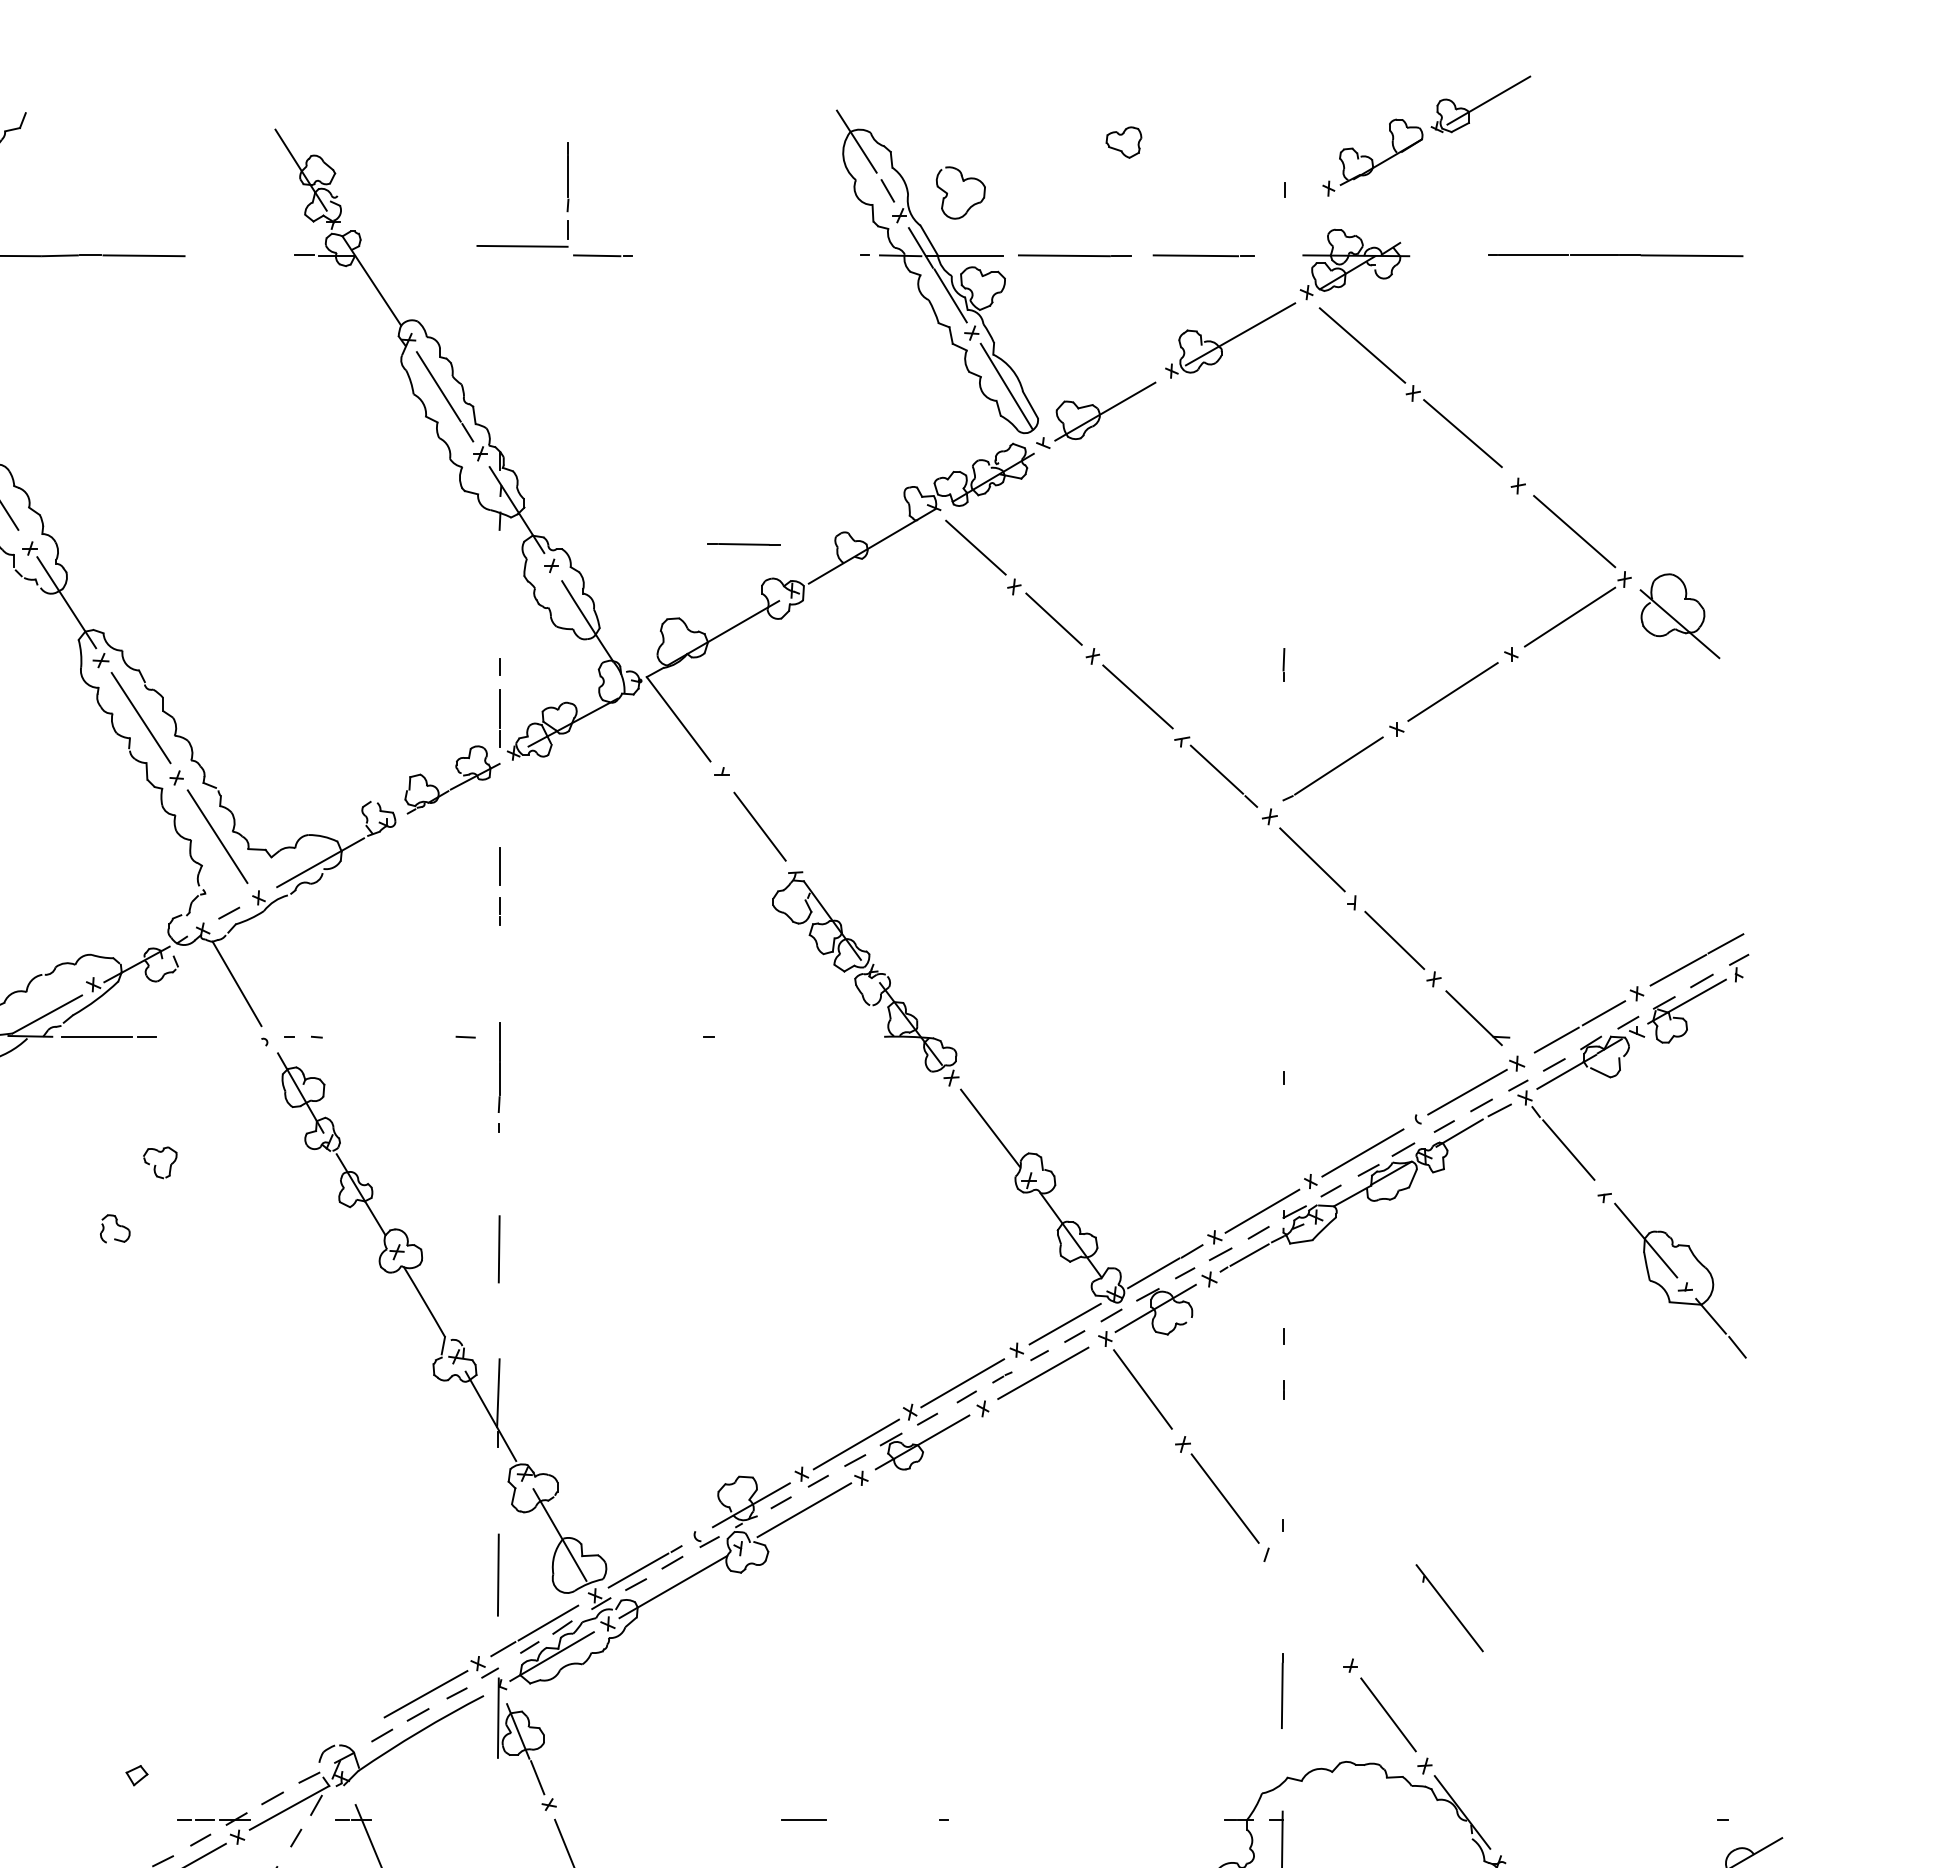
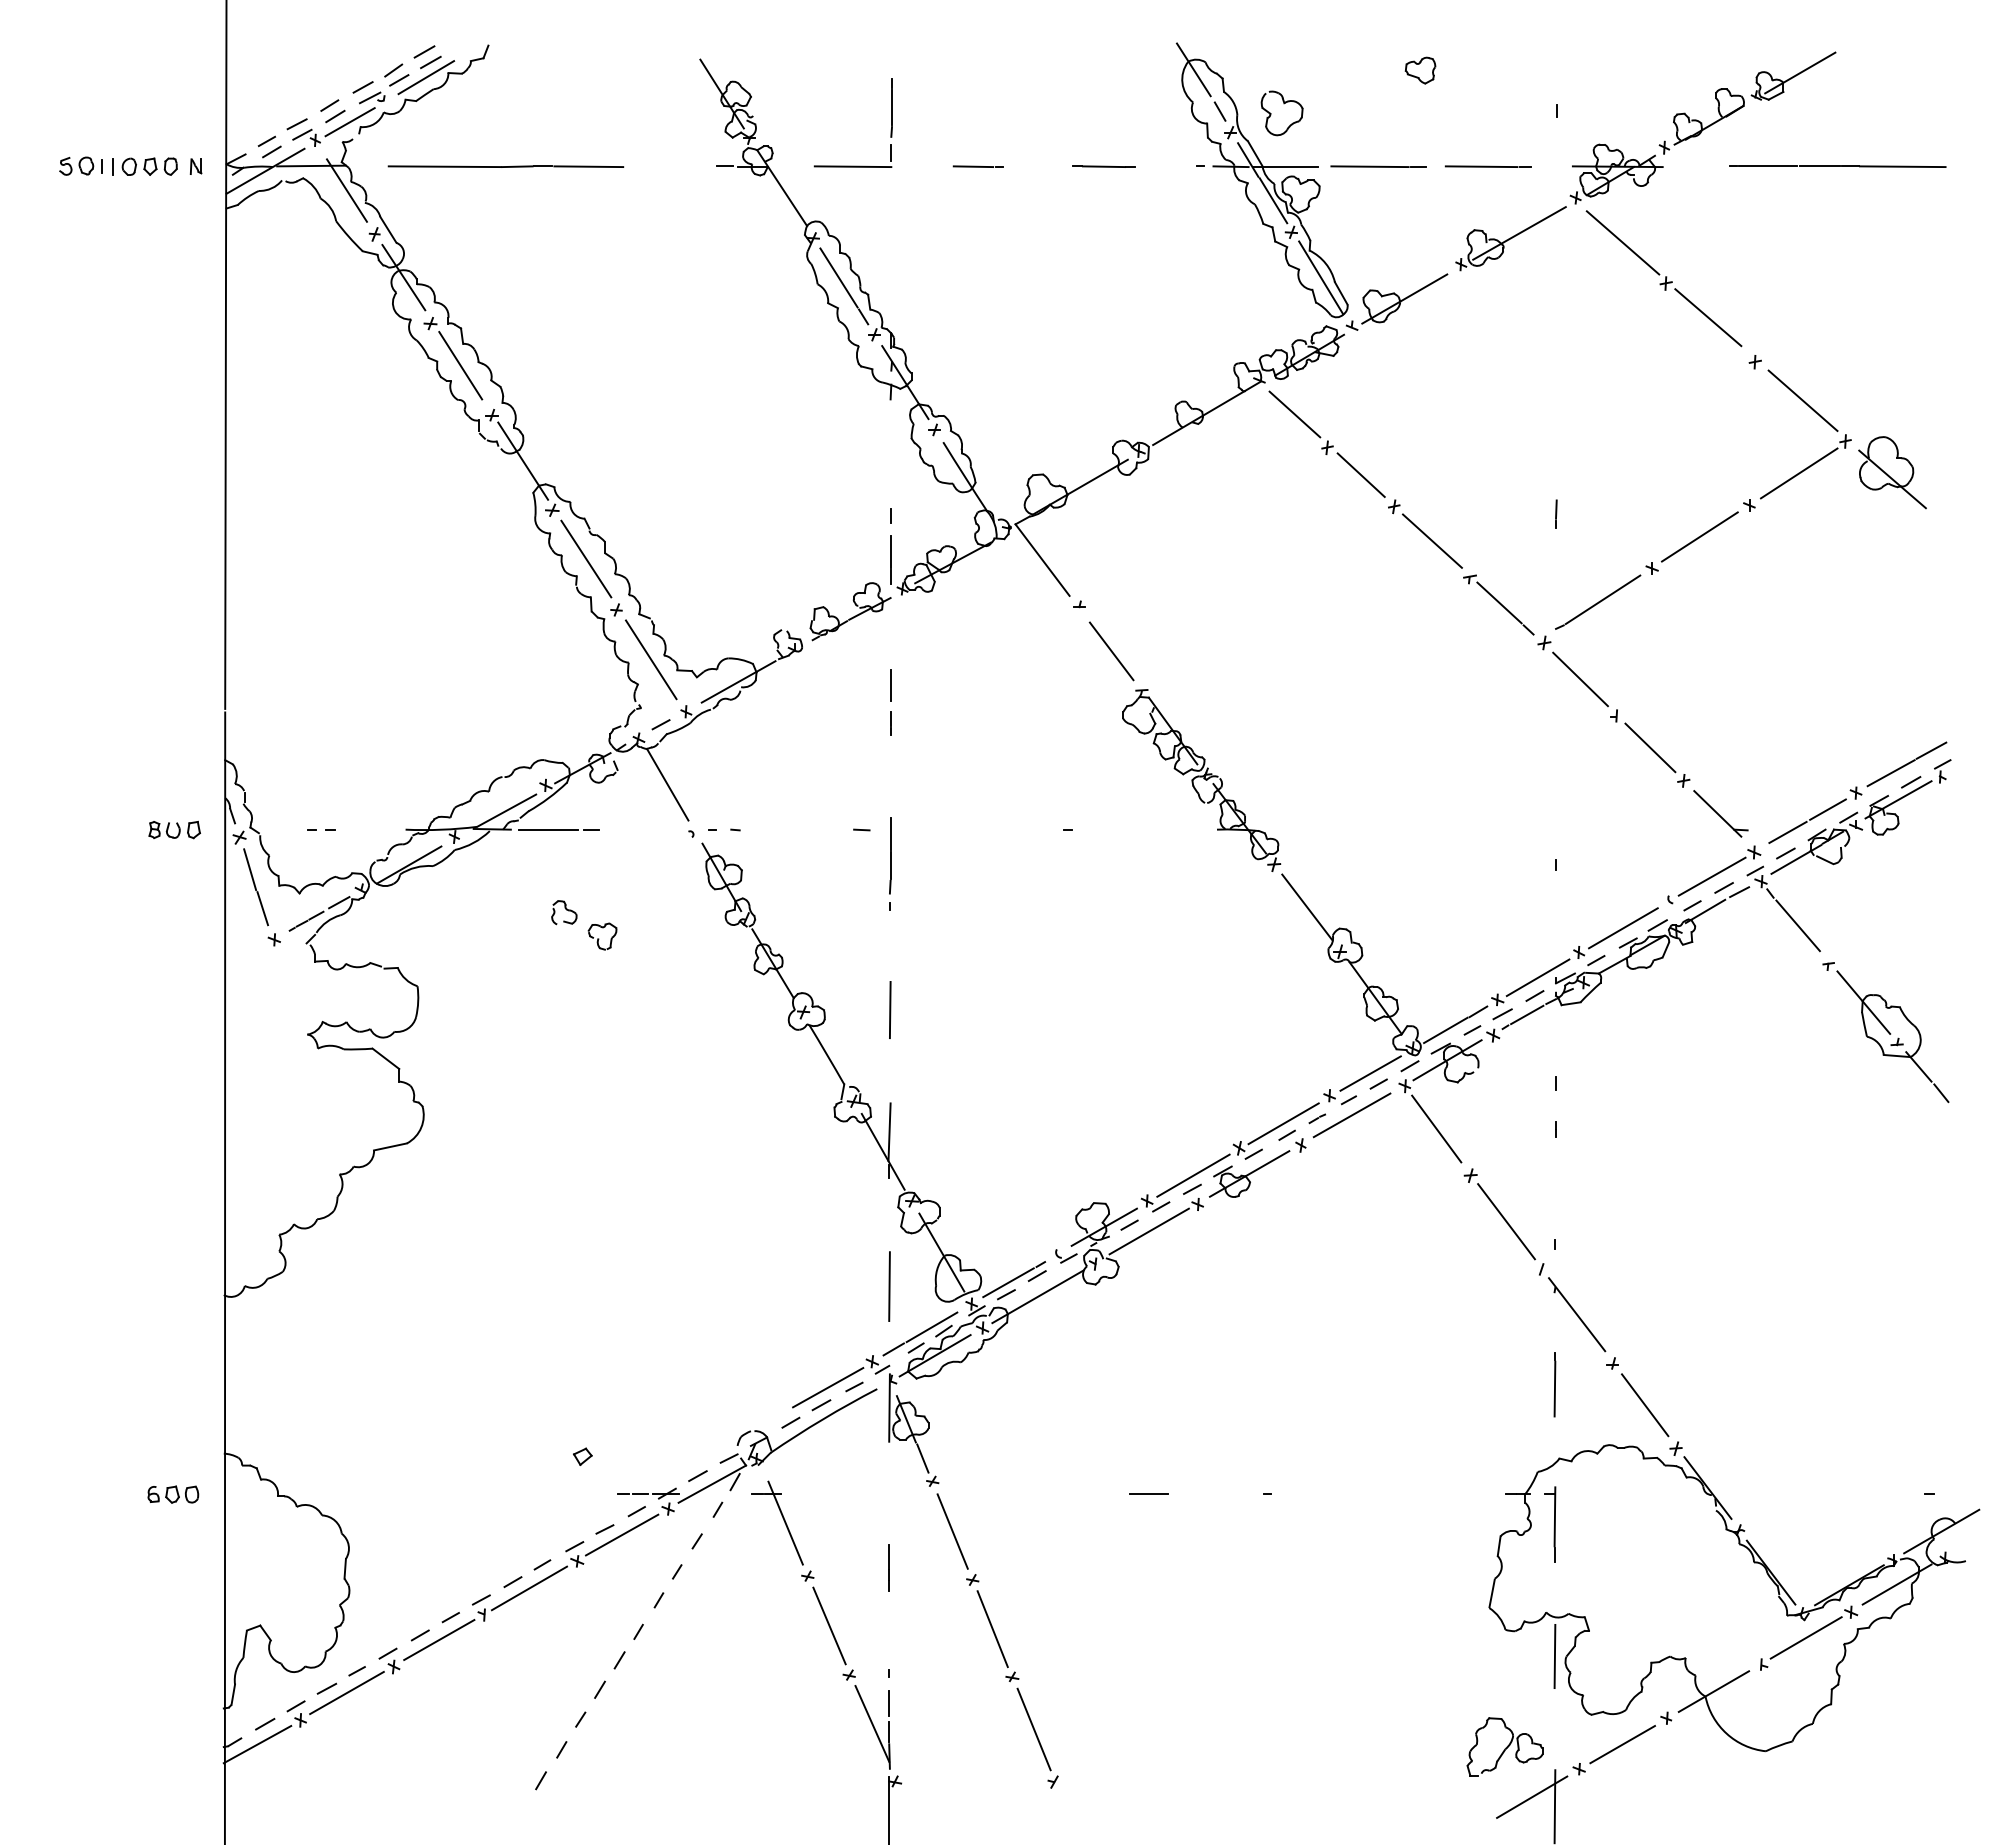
part: (1426, 135) -> (1747, 102), moved
part: (566, 203) -> (890, 130), moved
line: (743, 544) -> (1103, 166), moved
part: (115, 1228) -> (564, 912), moved
part: (1450, 1607) -> (1577, 1314), moved

